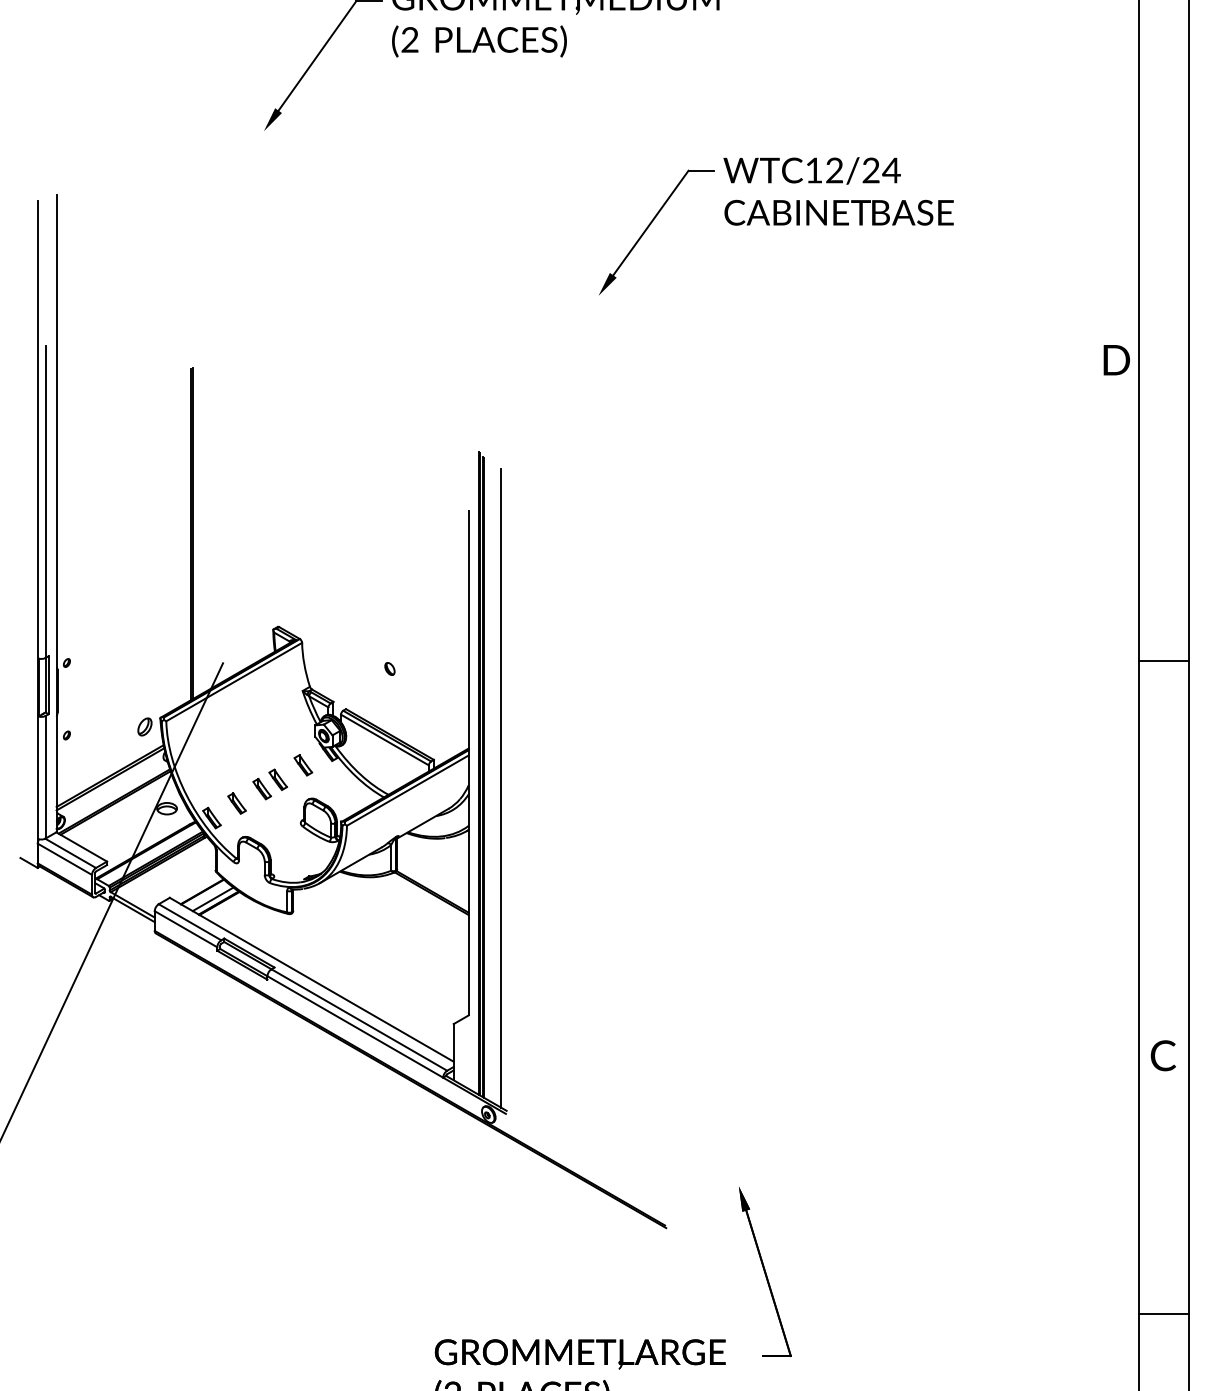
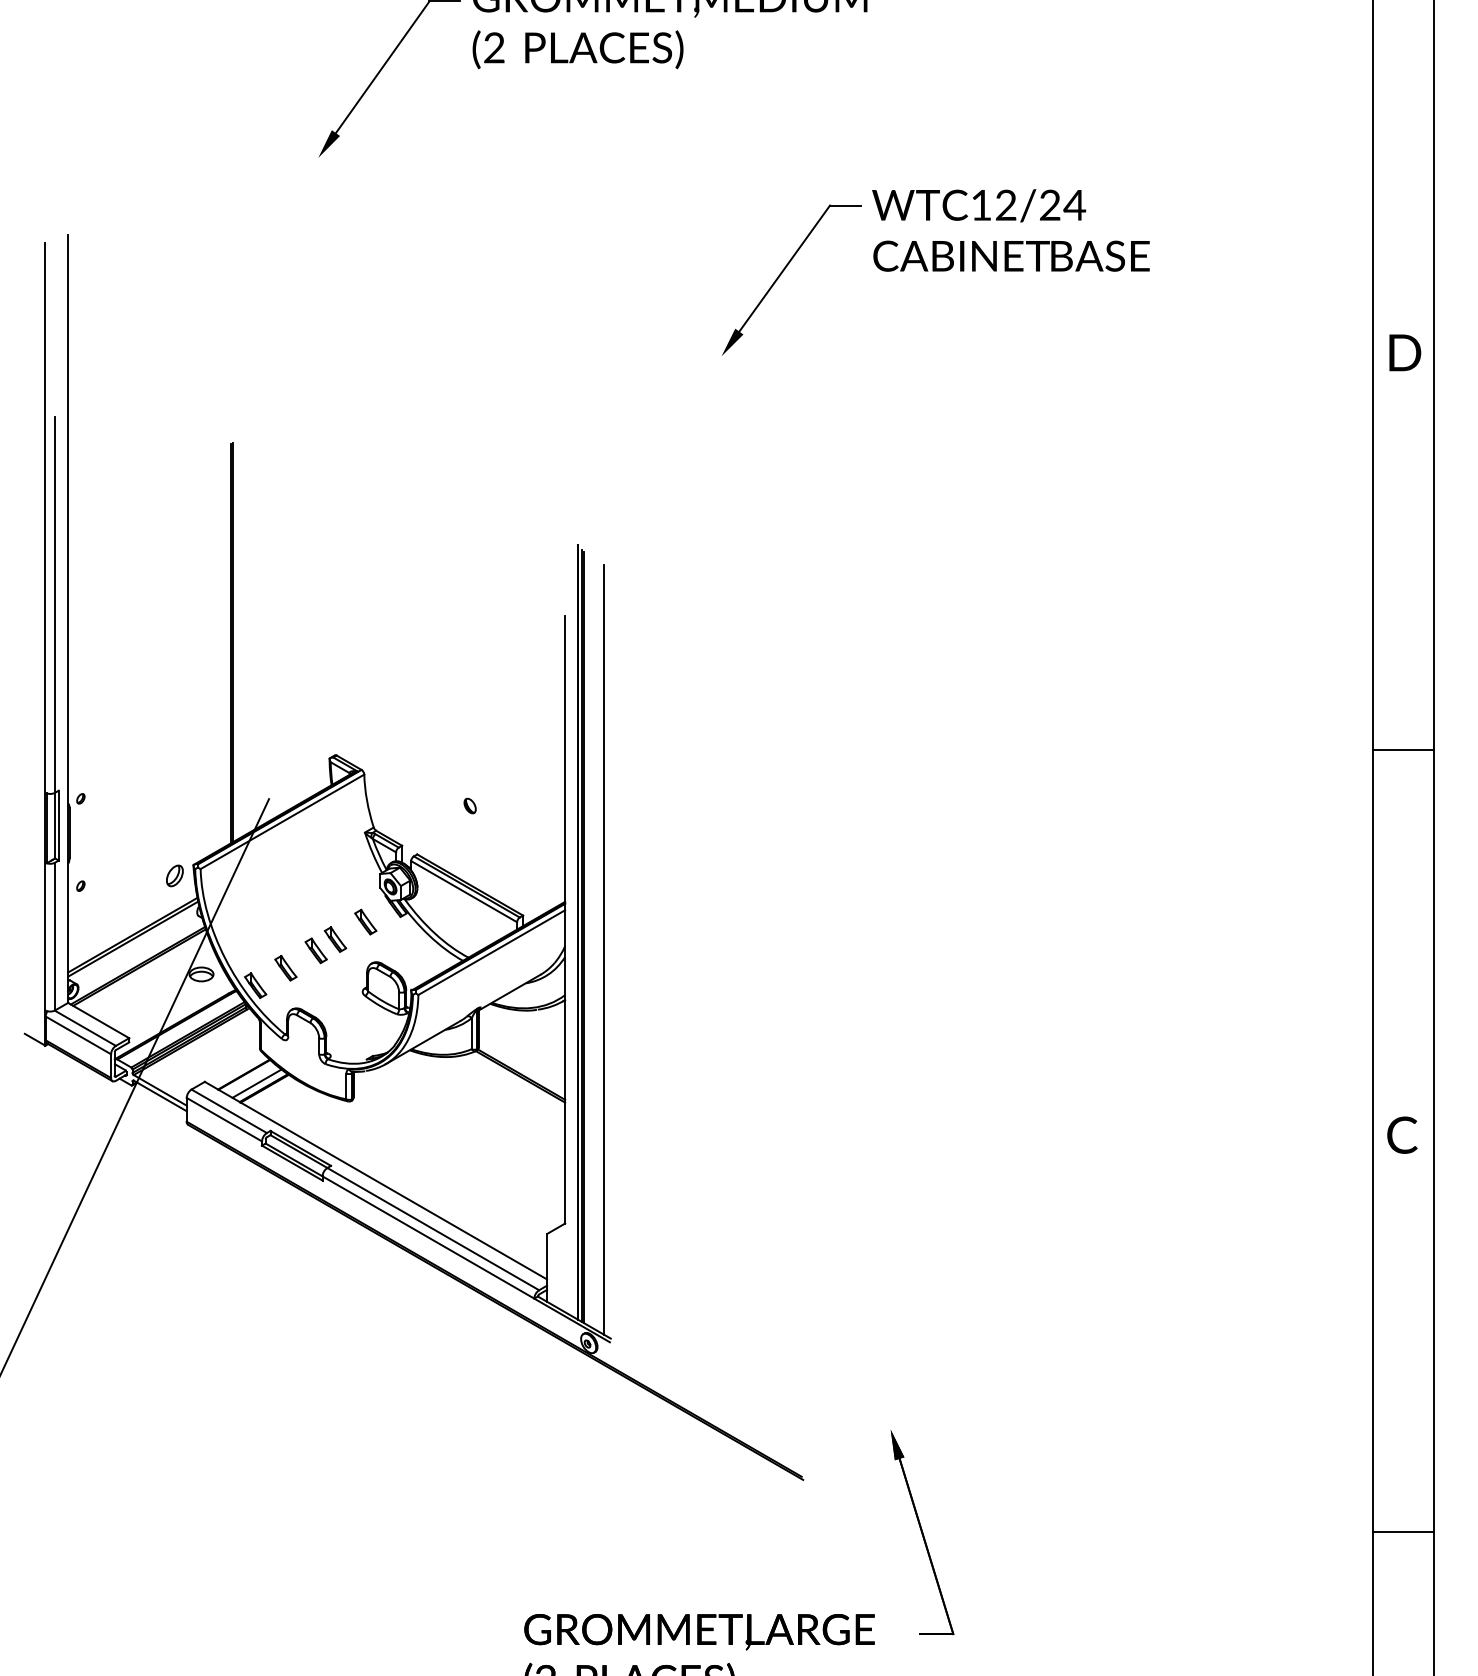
text: (1117, 359) -> (1405, 352), moved
line: (1163, 661) -> (1402, 750), moved
text: (1163, 1055) -> (1402, 1134), moved
line: (1163, 1314) -> (1402, 1532), moved

